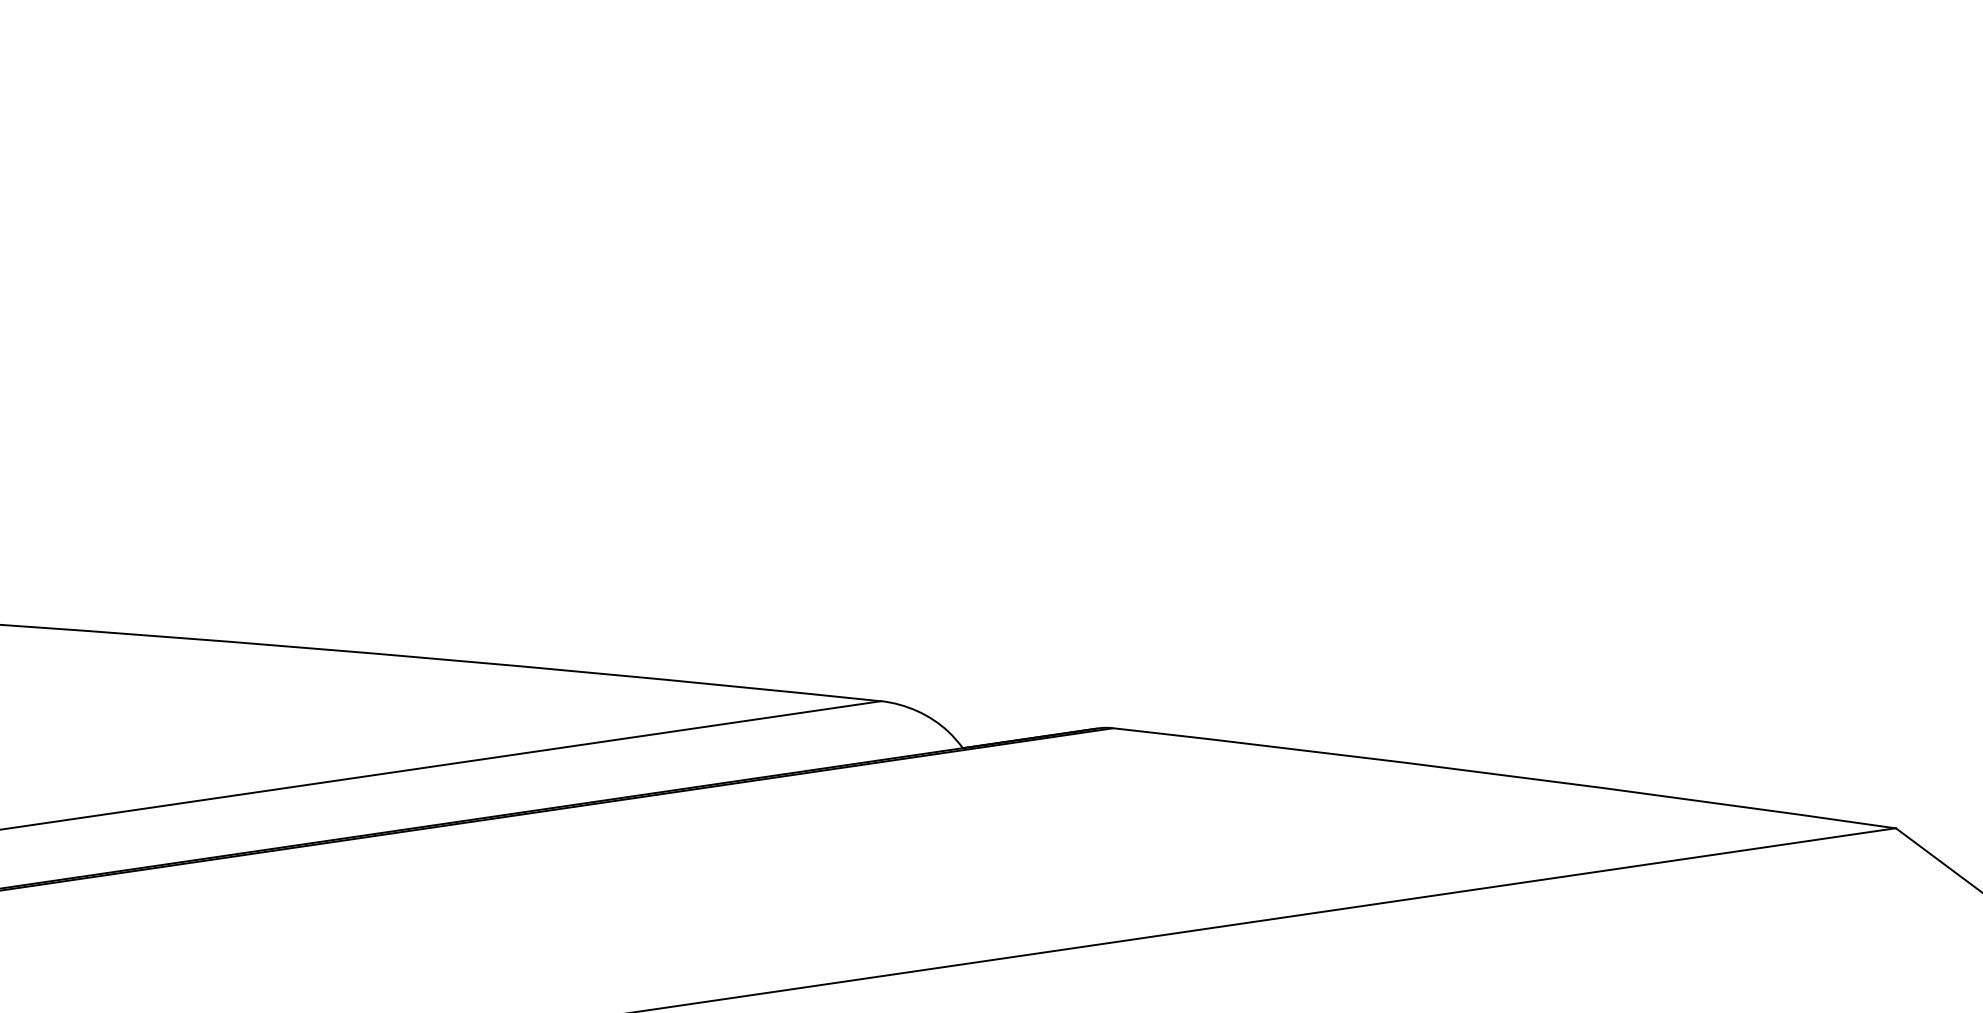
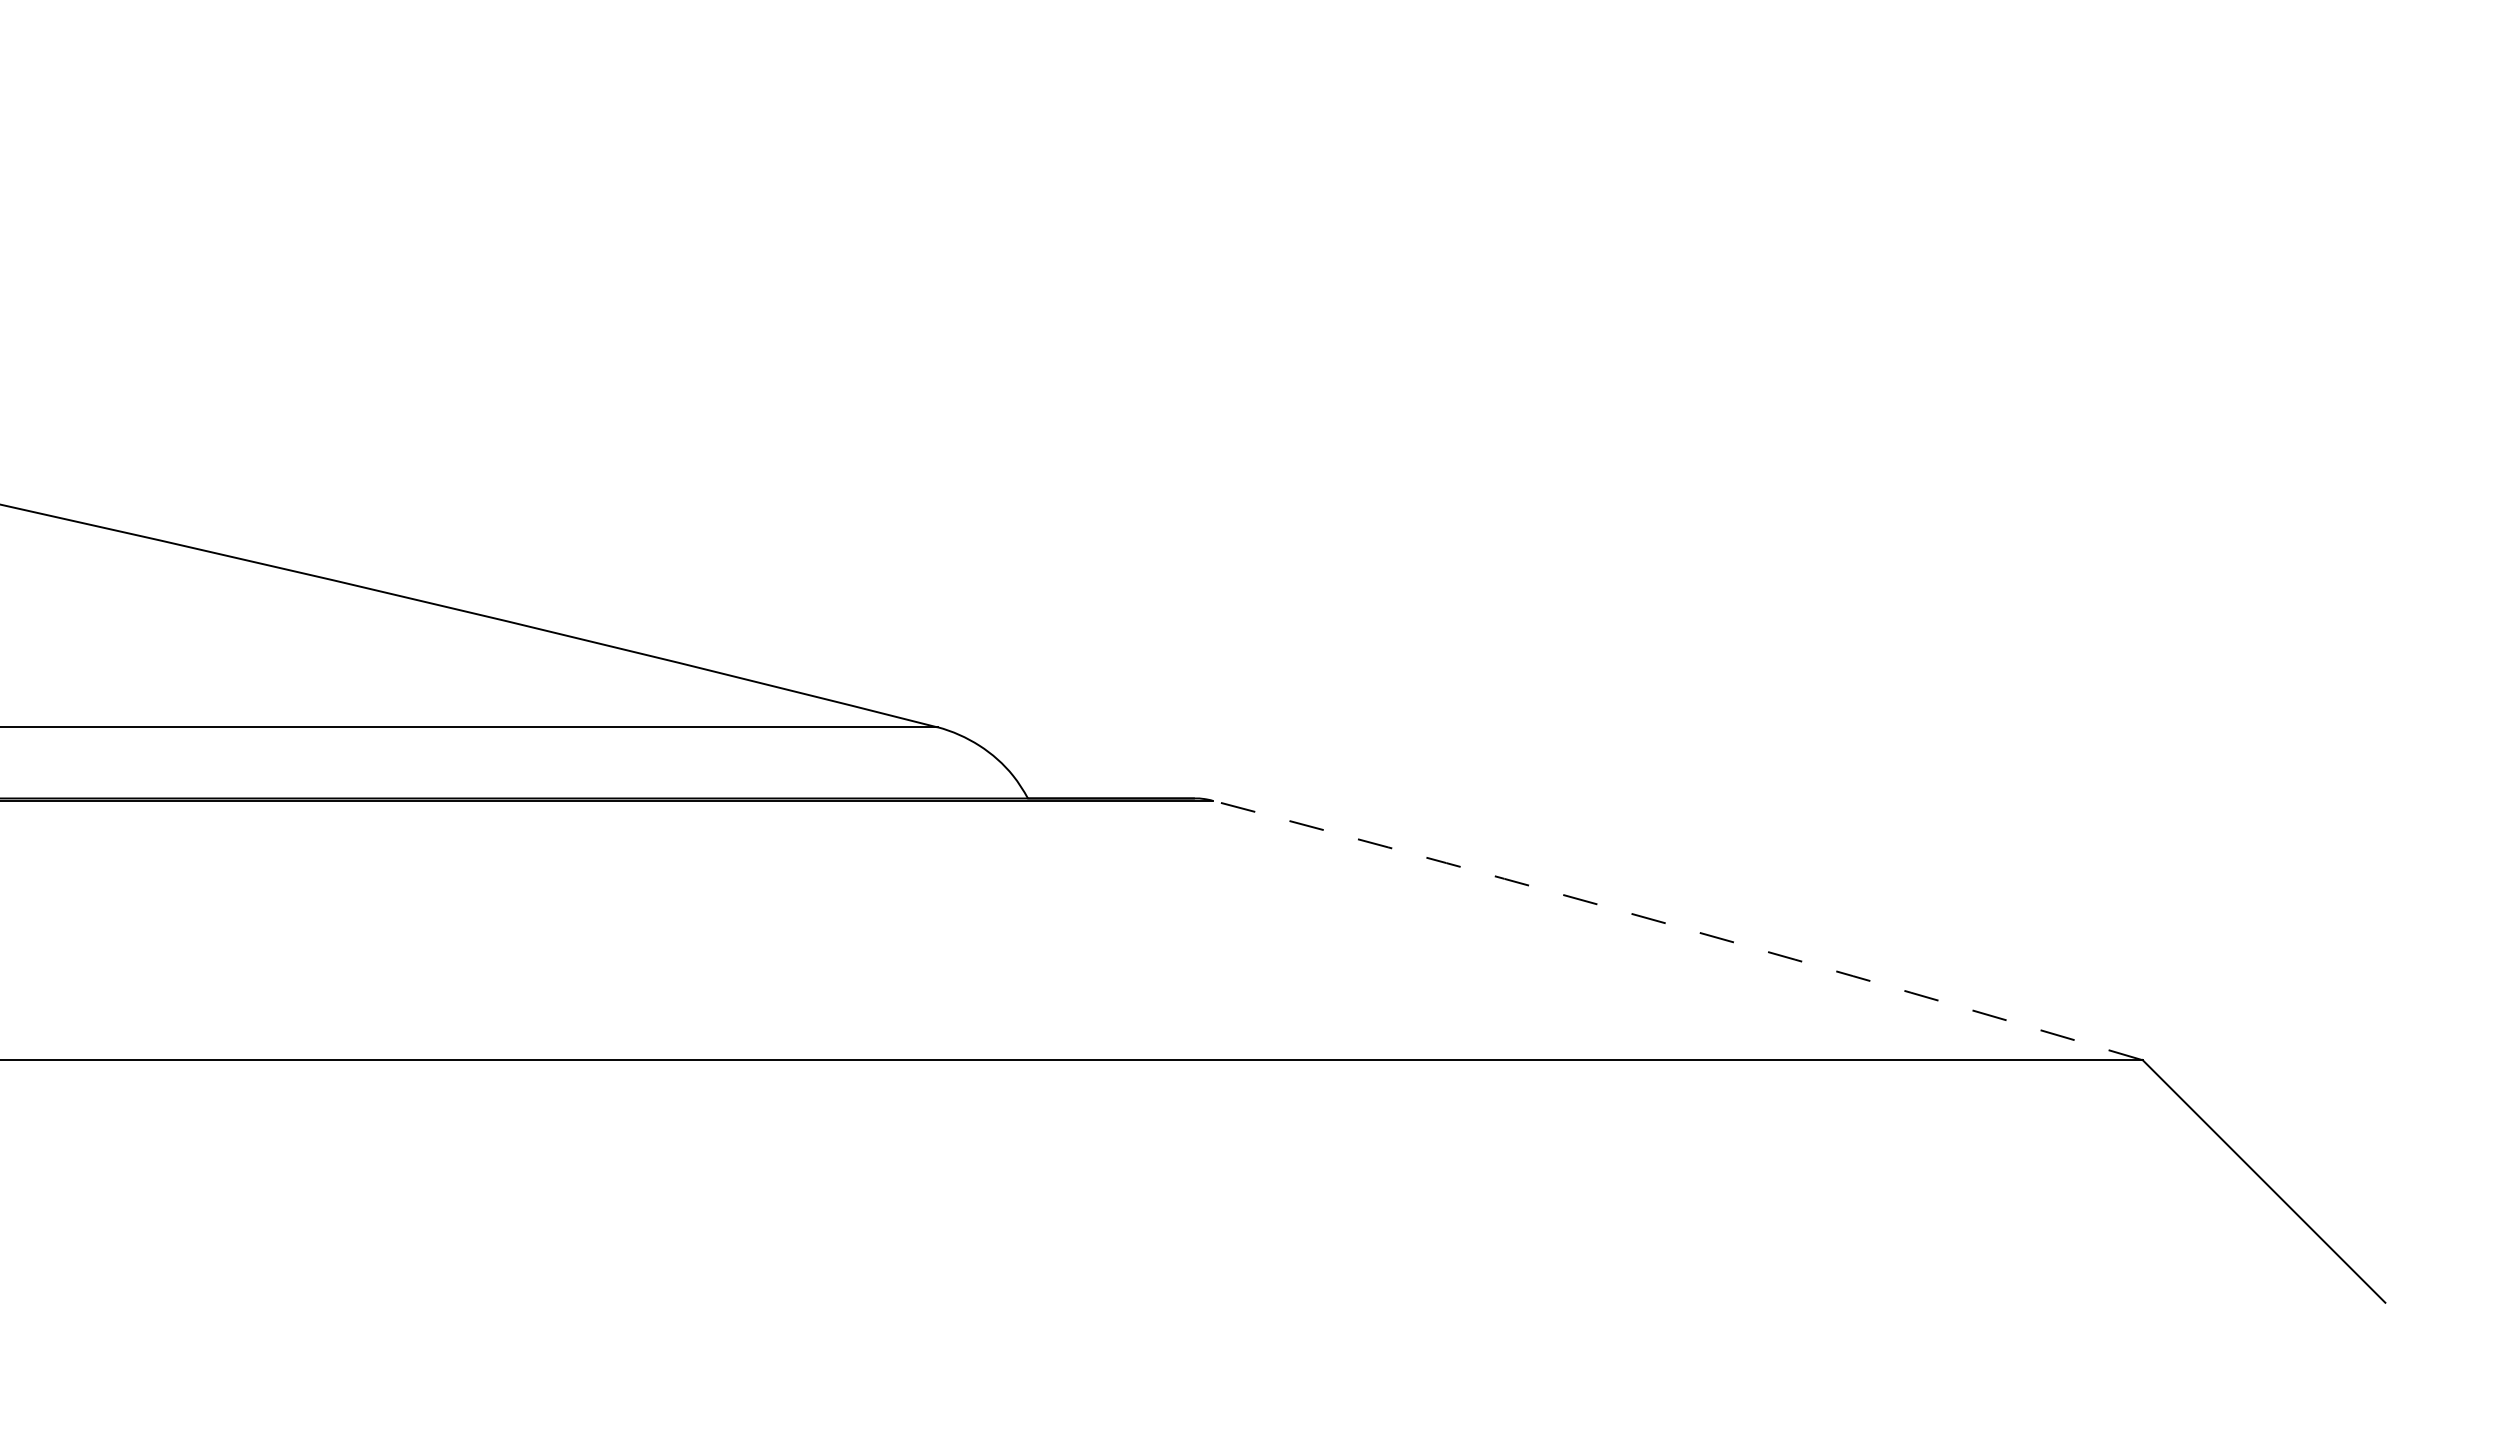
arc: (1504, 775) -> (1678, 927), solid -> dashed

